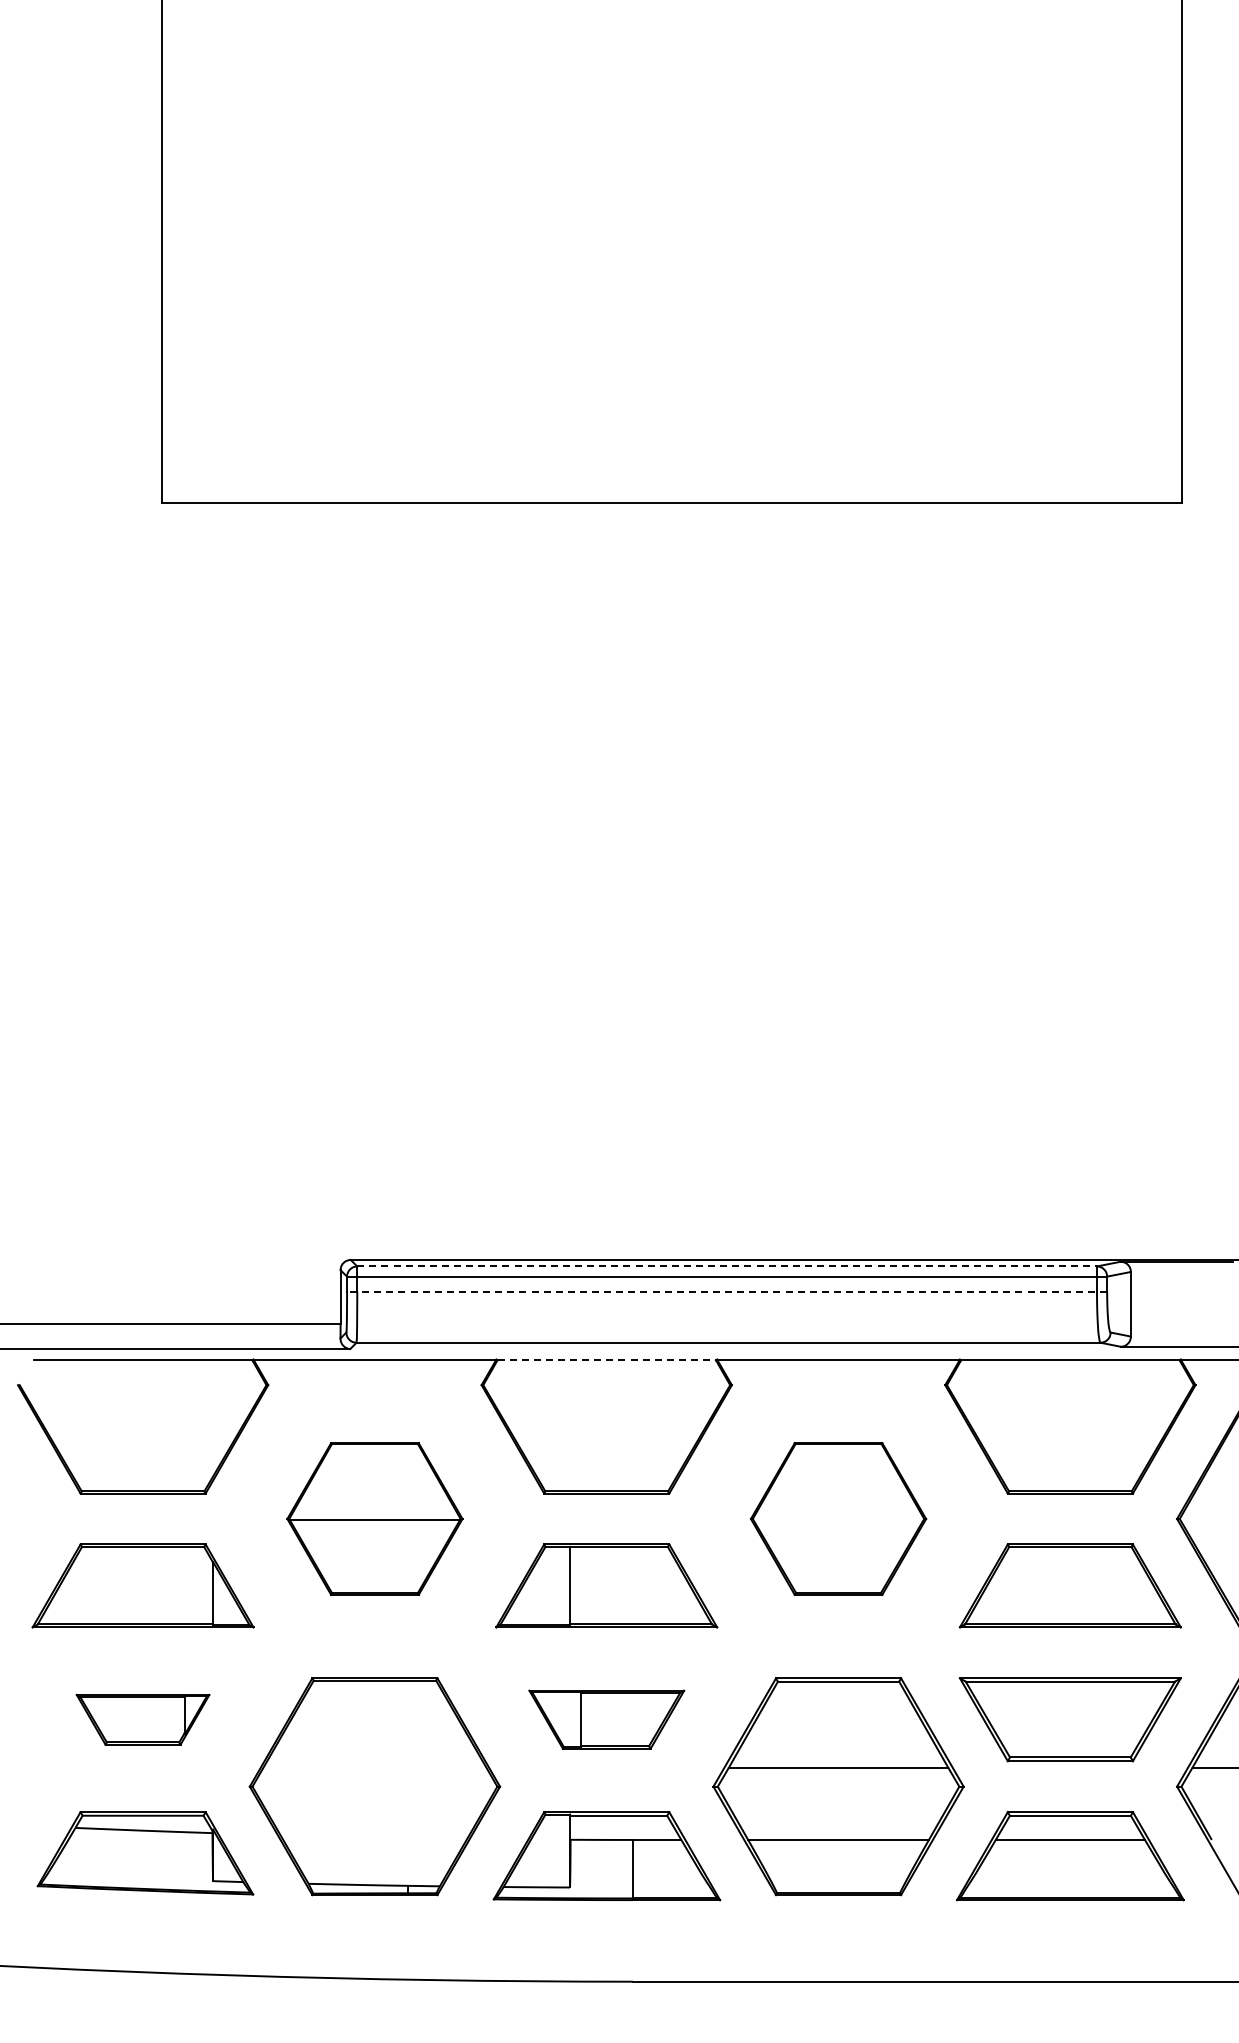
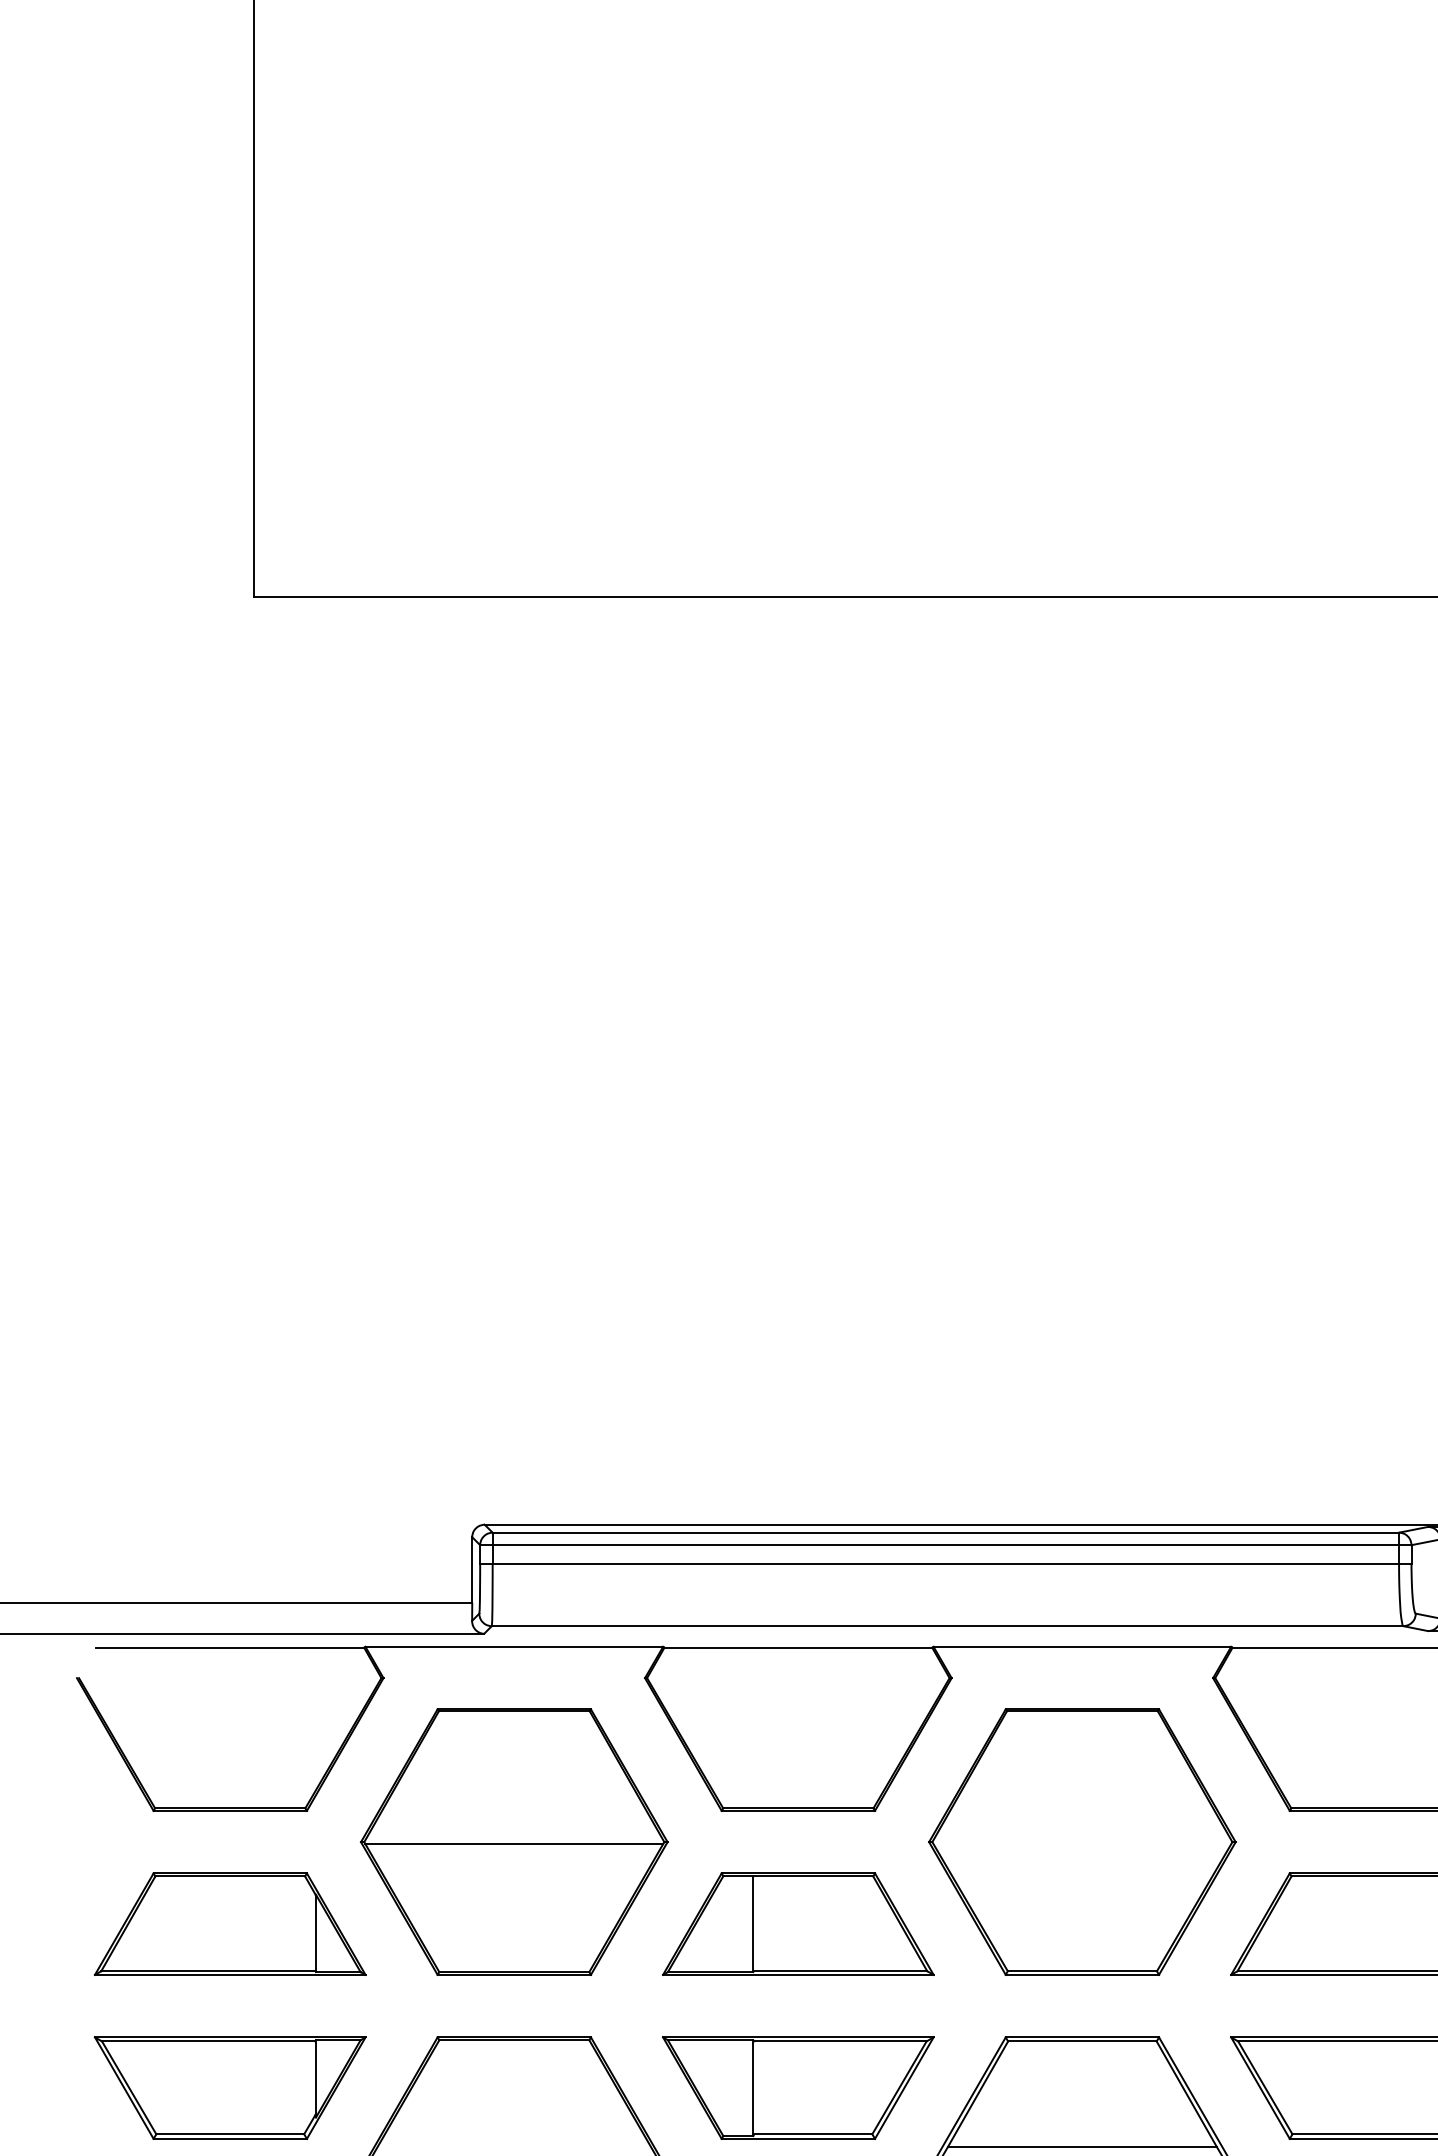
line: (727, 1266) -> (946, 1532), dashed -> solid
line: (726, 1291) -> (945, 1563), dashed -> solid
line: (607, 1360) -> (799, 1647), dashed -> solid
part: (374, 1518) -> (513, 1841), size x1.43
part: (838, 1518) -> (1082, 1841), size x1.43
part: (142, 1719) -> (229, 2087), size x1.67
part: (606, 1719) -> (798, 2087), size x1.43

